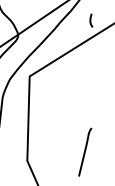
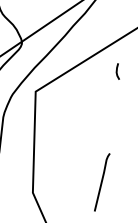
line: (91, 20) -> (118, 71), moved

